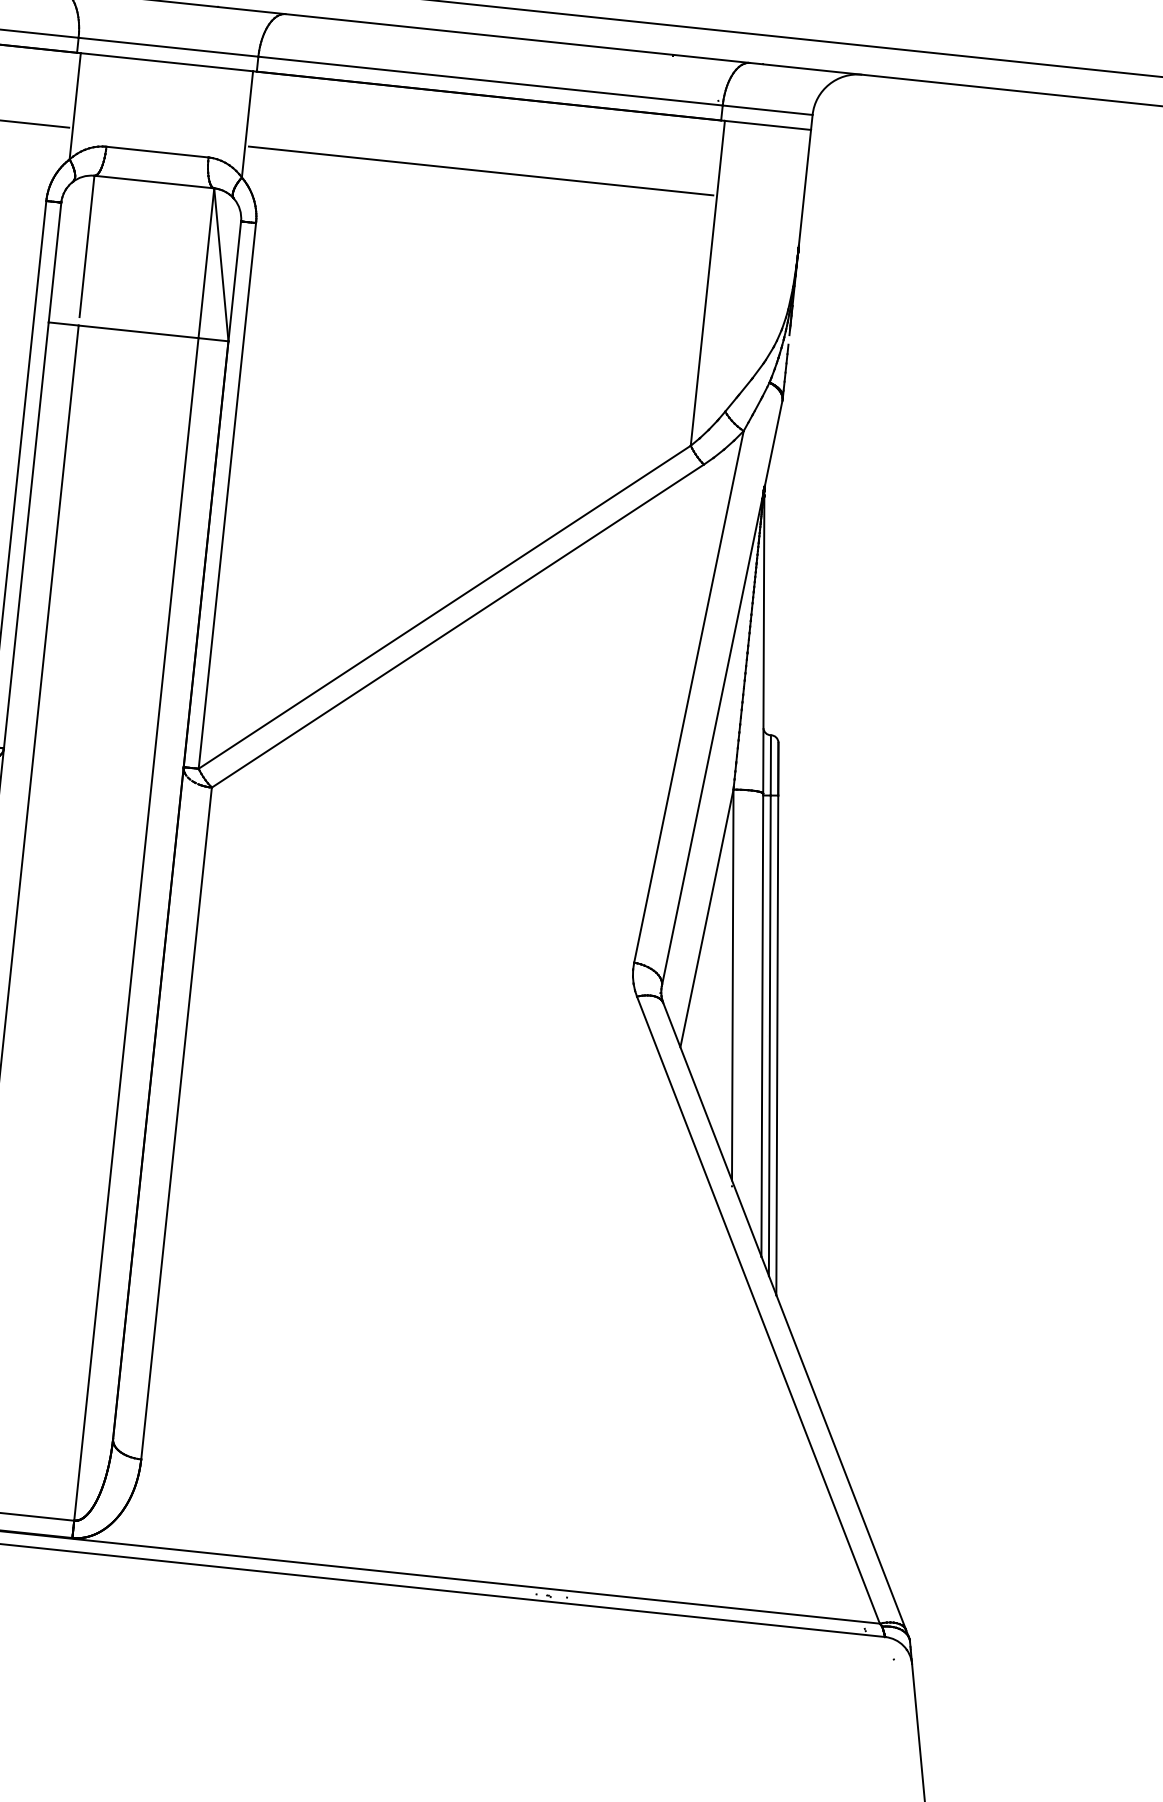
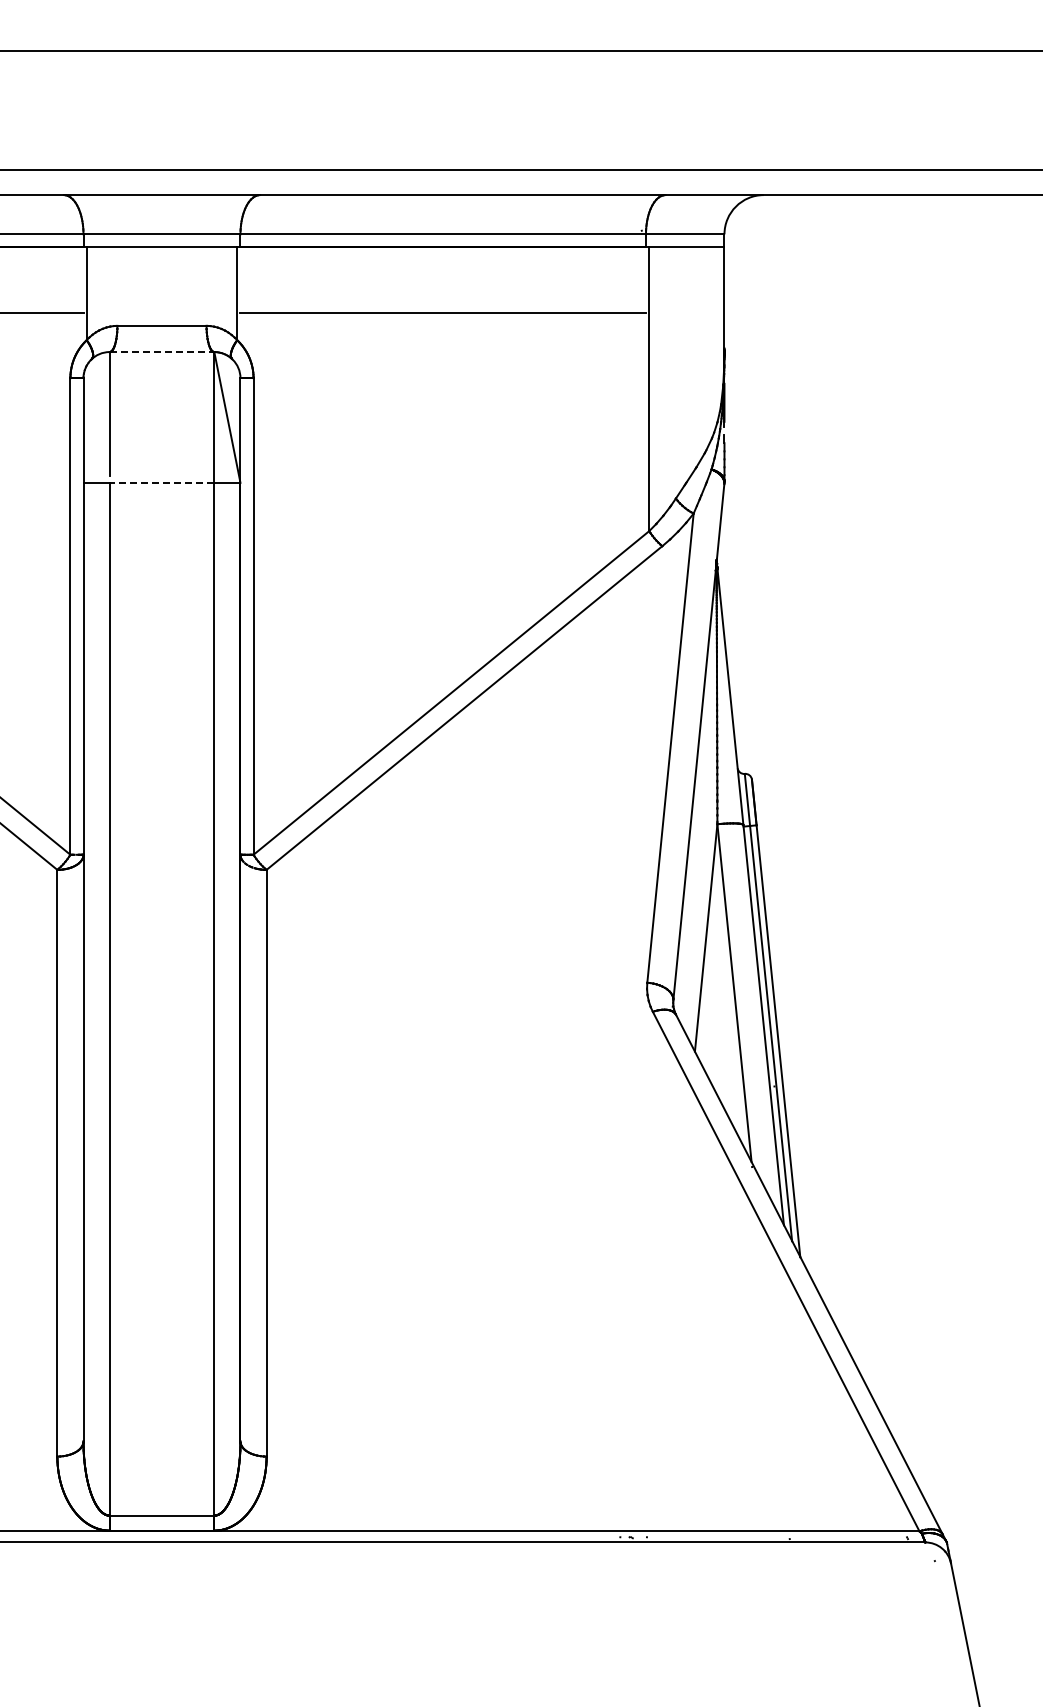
line: (154, 182) -> (162, 352), solid -> dashed
line: (138, 331) -> (161, 482), solid -> dashed

